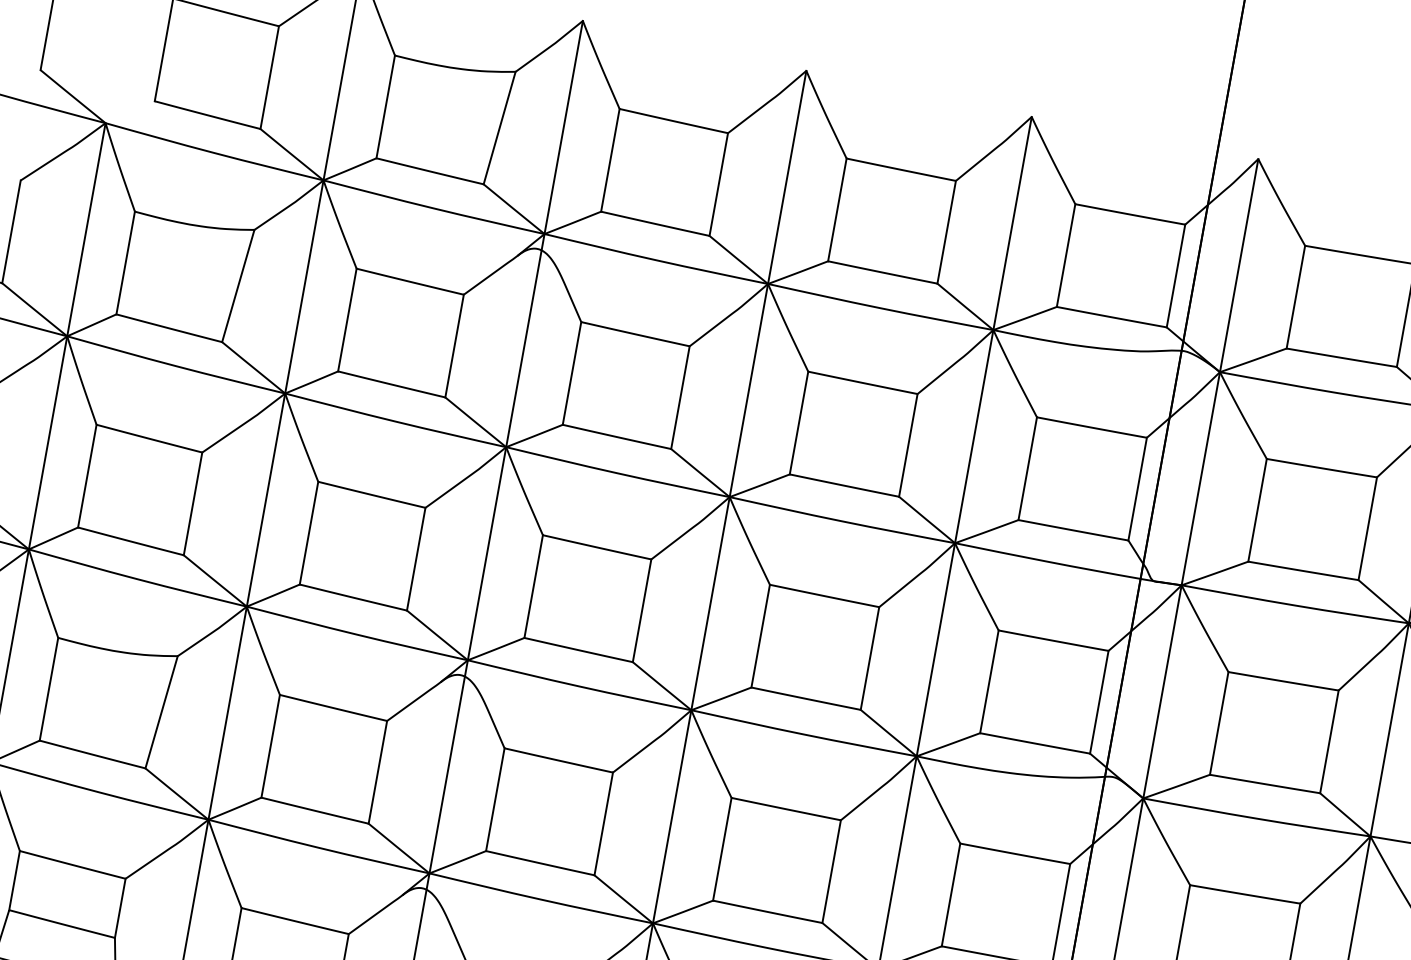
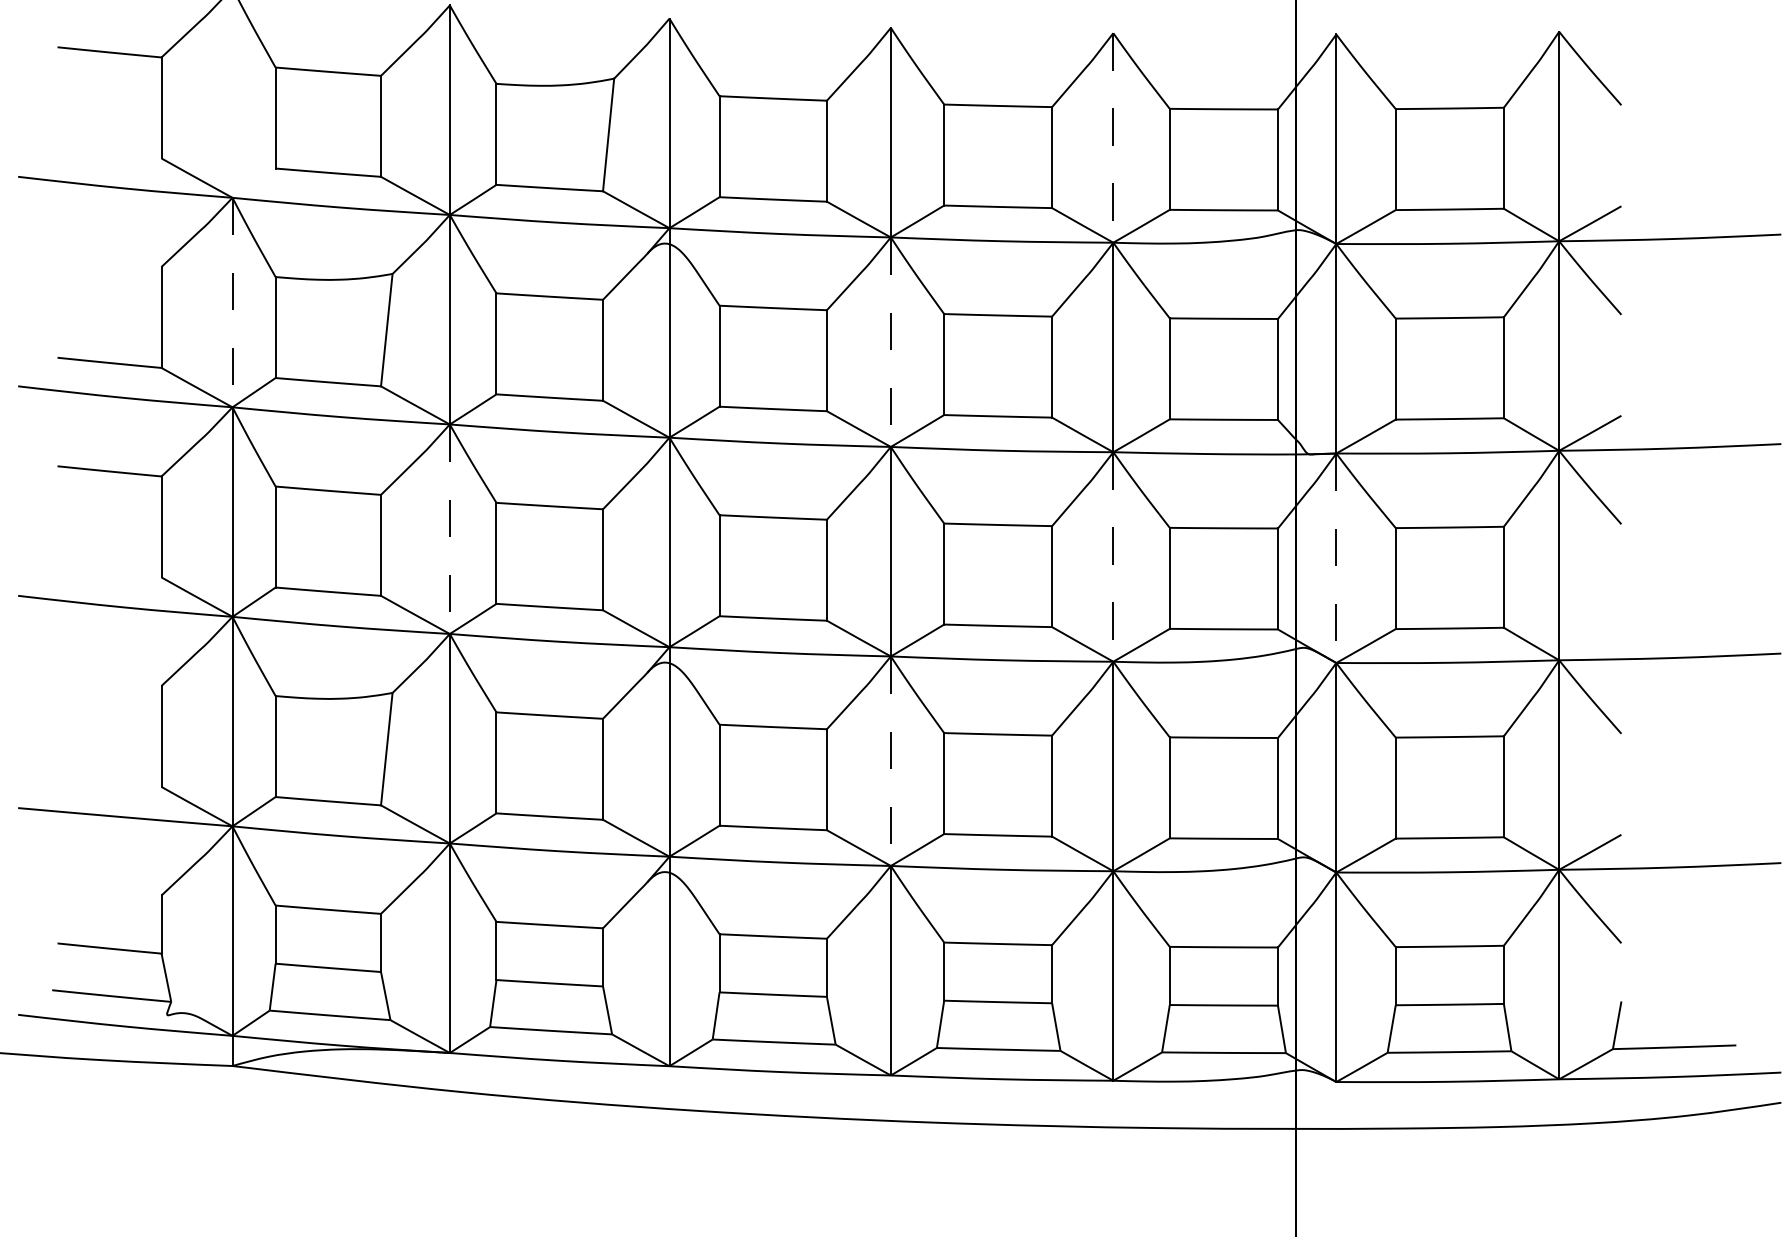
line: (1012, 223) -> (1113, 137), solid -> dashed
line: (86, 229) -> (232, 302), solid -> dashed
line: (748, 390) -> (890, 342), solid -> dashed
line: (265, 500) -> (449, 529), solid -> dashed
line: (936, 649) -> (1113, 556), solid -> dashed
line: (1162, 692) -> (1336, 558), solid -> dashed
line: (671, 817) -> (890, 761), solid -> dashed

